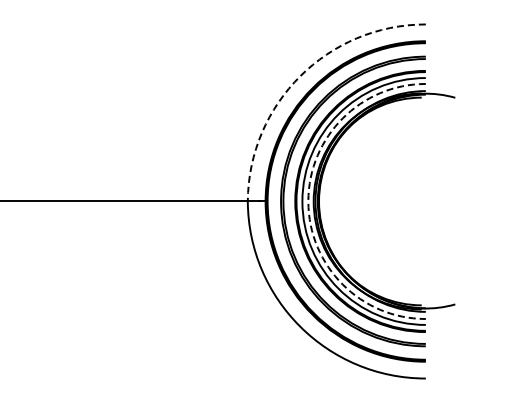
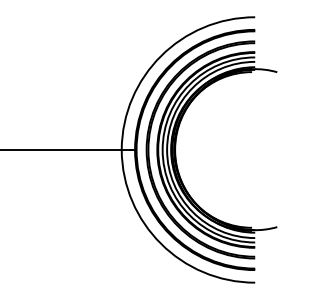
arc: (300, 76) -> (161, 56), dashed -> solid
arc: (308, 201) -> (167, 149), dashed -> solid

